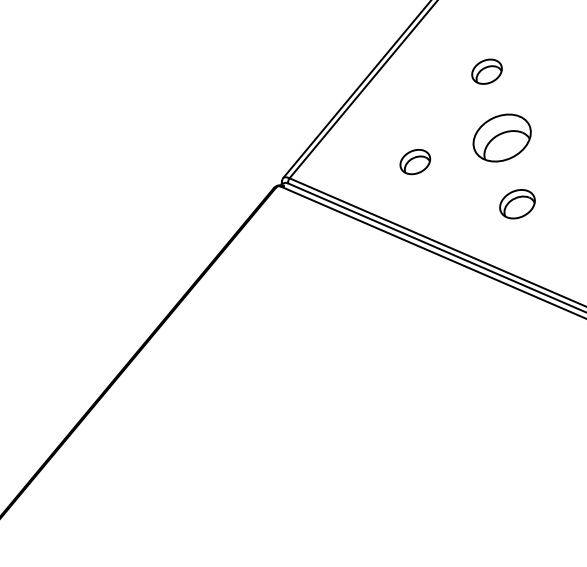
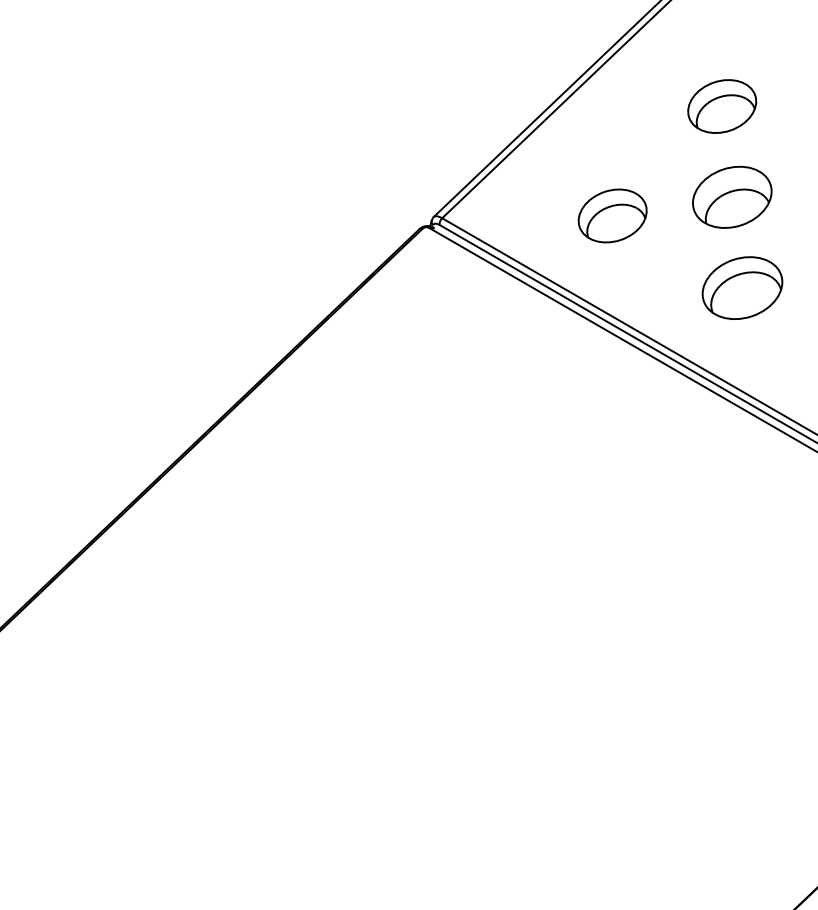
part: (487, 71) -> (722, 106), size x1.67
part: (415, 161) -> (612, 215), size x1.67
part: (517, 203) -> (742, 287), size x1.67

